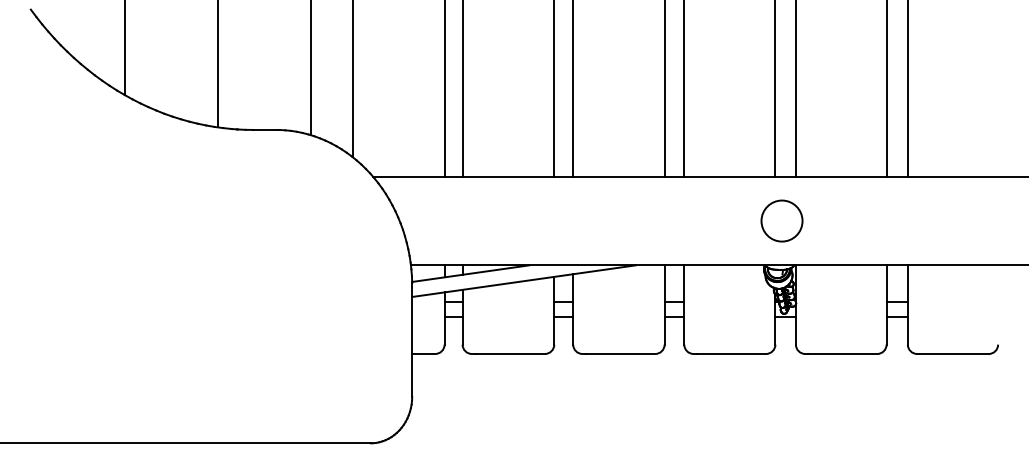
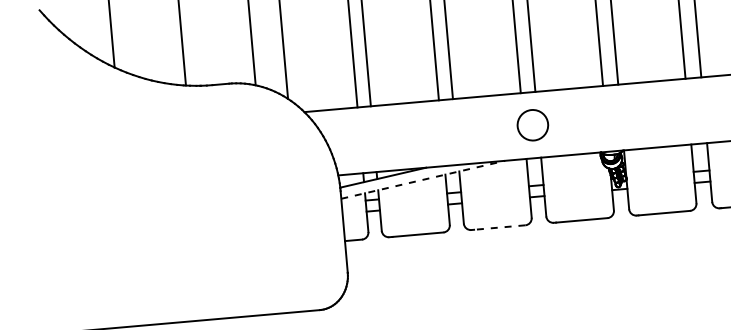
circle: (781, 220) -> (532, 124), moved
line: (524, 281) -> (423, 180), solid -> dashed
line: (620, 353) -> (499, 227), solid -> dashed

